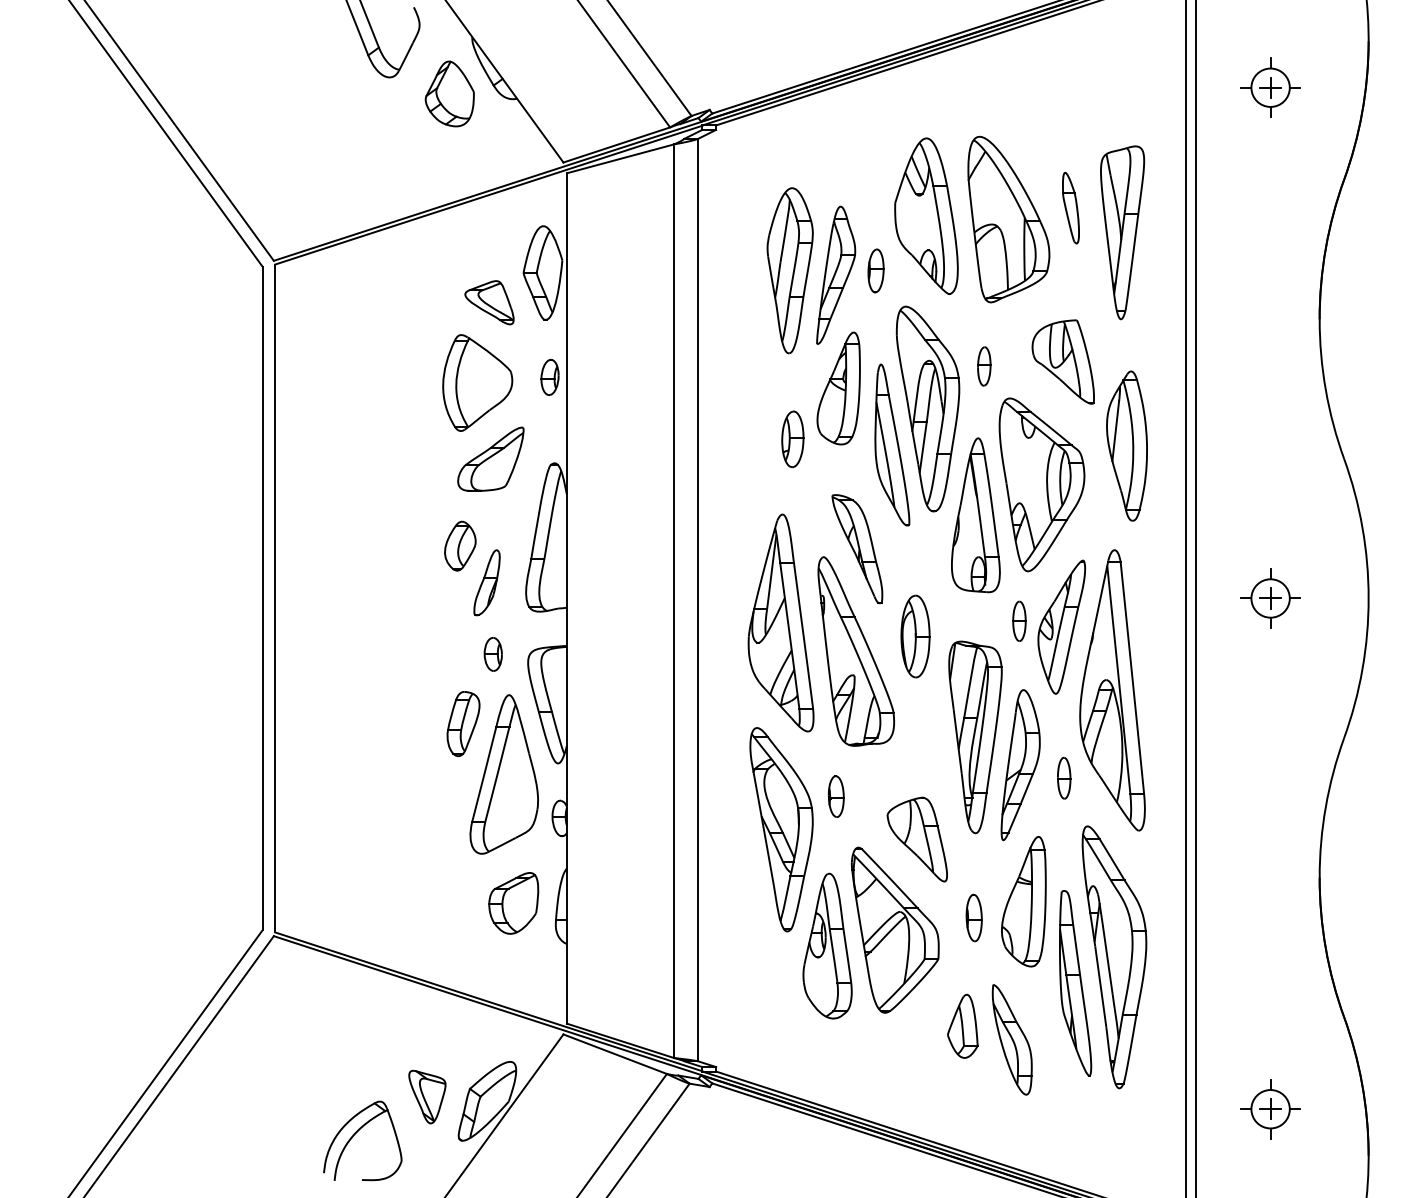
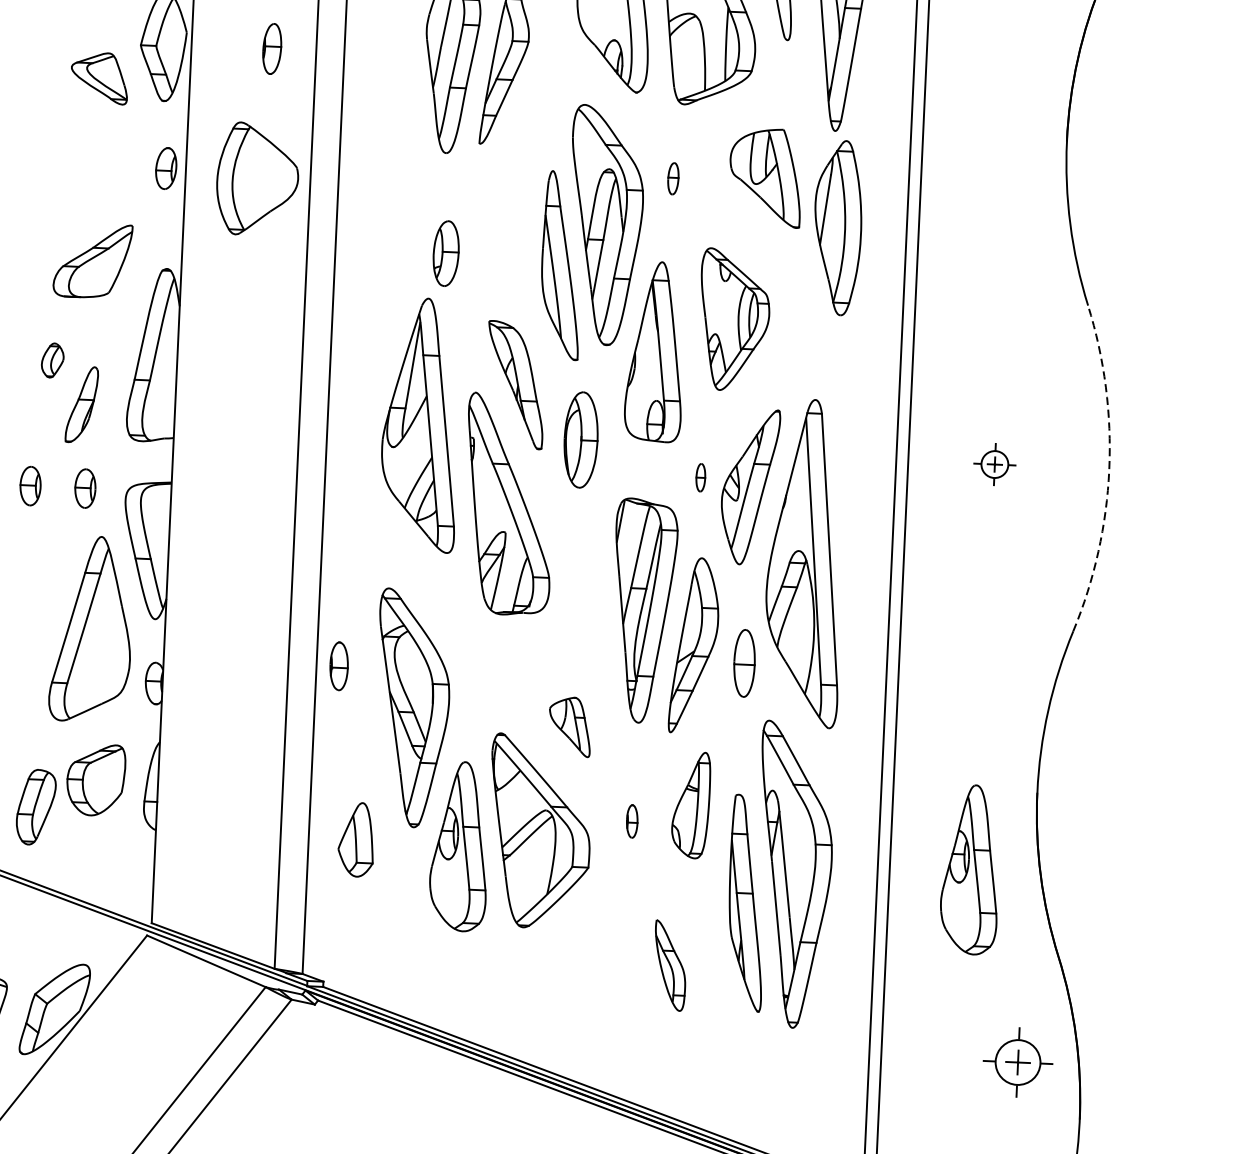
part: (875, 270) -> (271, 48), moved
part: (984, 366) -> (673, 178), size x0.7
part: (477, 382) -> (257, 178), moved
part: (838, 388) -> (502, 196), removed
part: (1126, 445) -> (837, 227), moved
part: (1041, 484) -> (733, 319), size x0.7
part: (460, 545) -> (52, 359), size x0.6
part: (1270, 598) -> (994, 464), size x0.6
arc: (1368, 598) -> (1109, 469), solid -> dashed
part: (1019, 620) -> (700, 476), size x0.6
part: (780, 622) -> (420, 424), moved
part: (915, 636) -> (581, 439), moved
part: (445, 654) -> (29, 486), added
part: (463, 724) -> (36, 807), moved
part: (1064, 777) -> (745, 662), size x1.4
part: (835, 796) -> (338, 666), moved
part: (916, 839) -> (569, 726), size x0.6
part: (1023, 901) -> (690, 804), size x0.7
part: (973, 917) -> (631, 820), size x0.6
part: (1265, 945) -> (970, 868), added
part: (962, 1025) -> (356, 838), moved
part: (1011, 1039) -> (669, 965), size x0.7
part: (1270, 1109) -> (1017, 1062), moved

